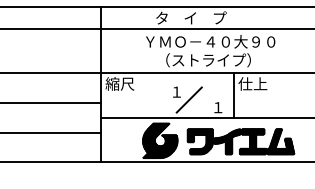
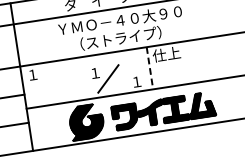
text: (119, 83) -> (39, 73), 縮尺 -> １
line: (233, 96) -> (149, 69), solid -> dashed

